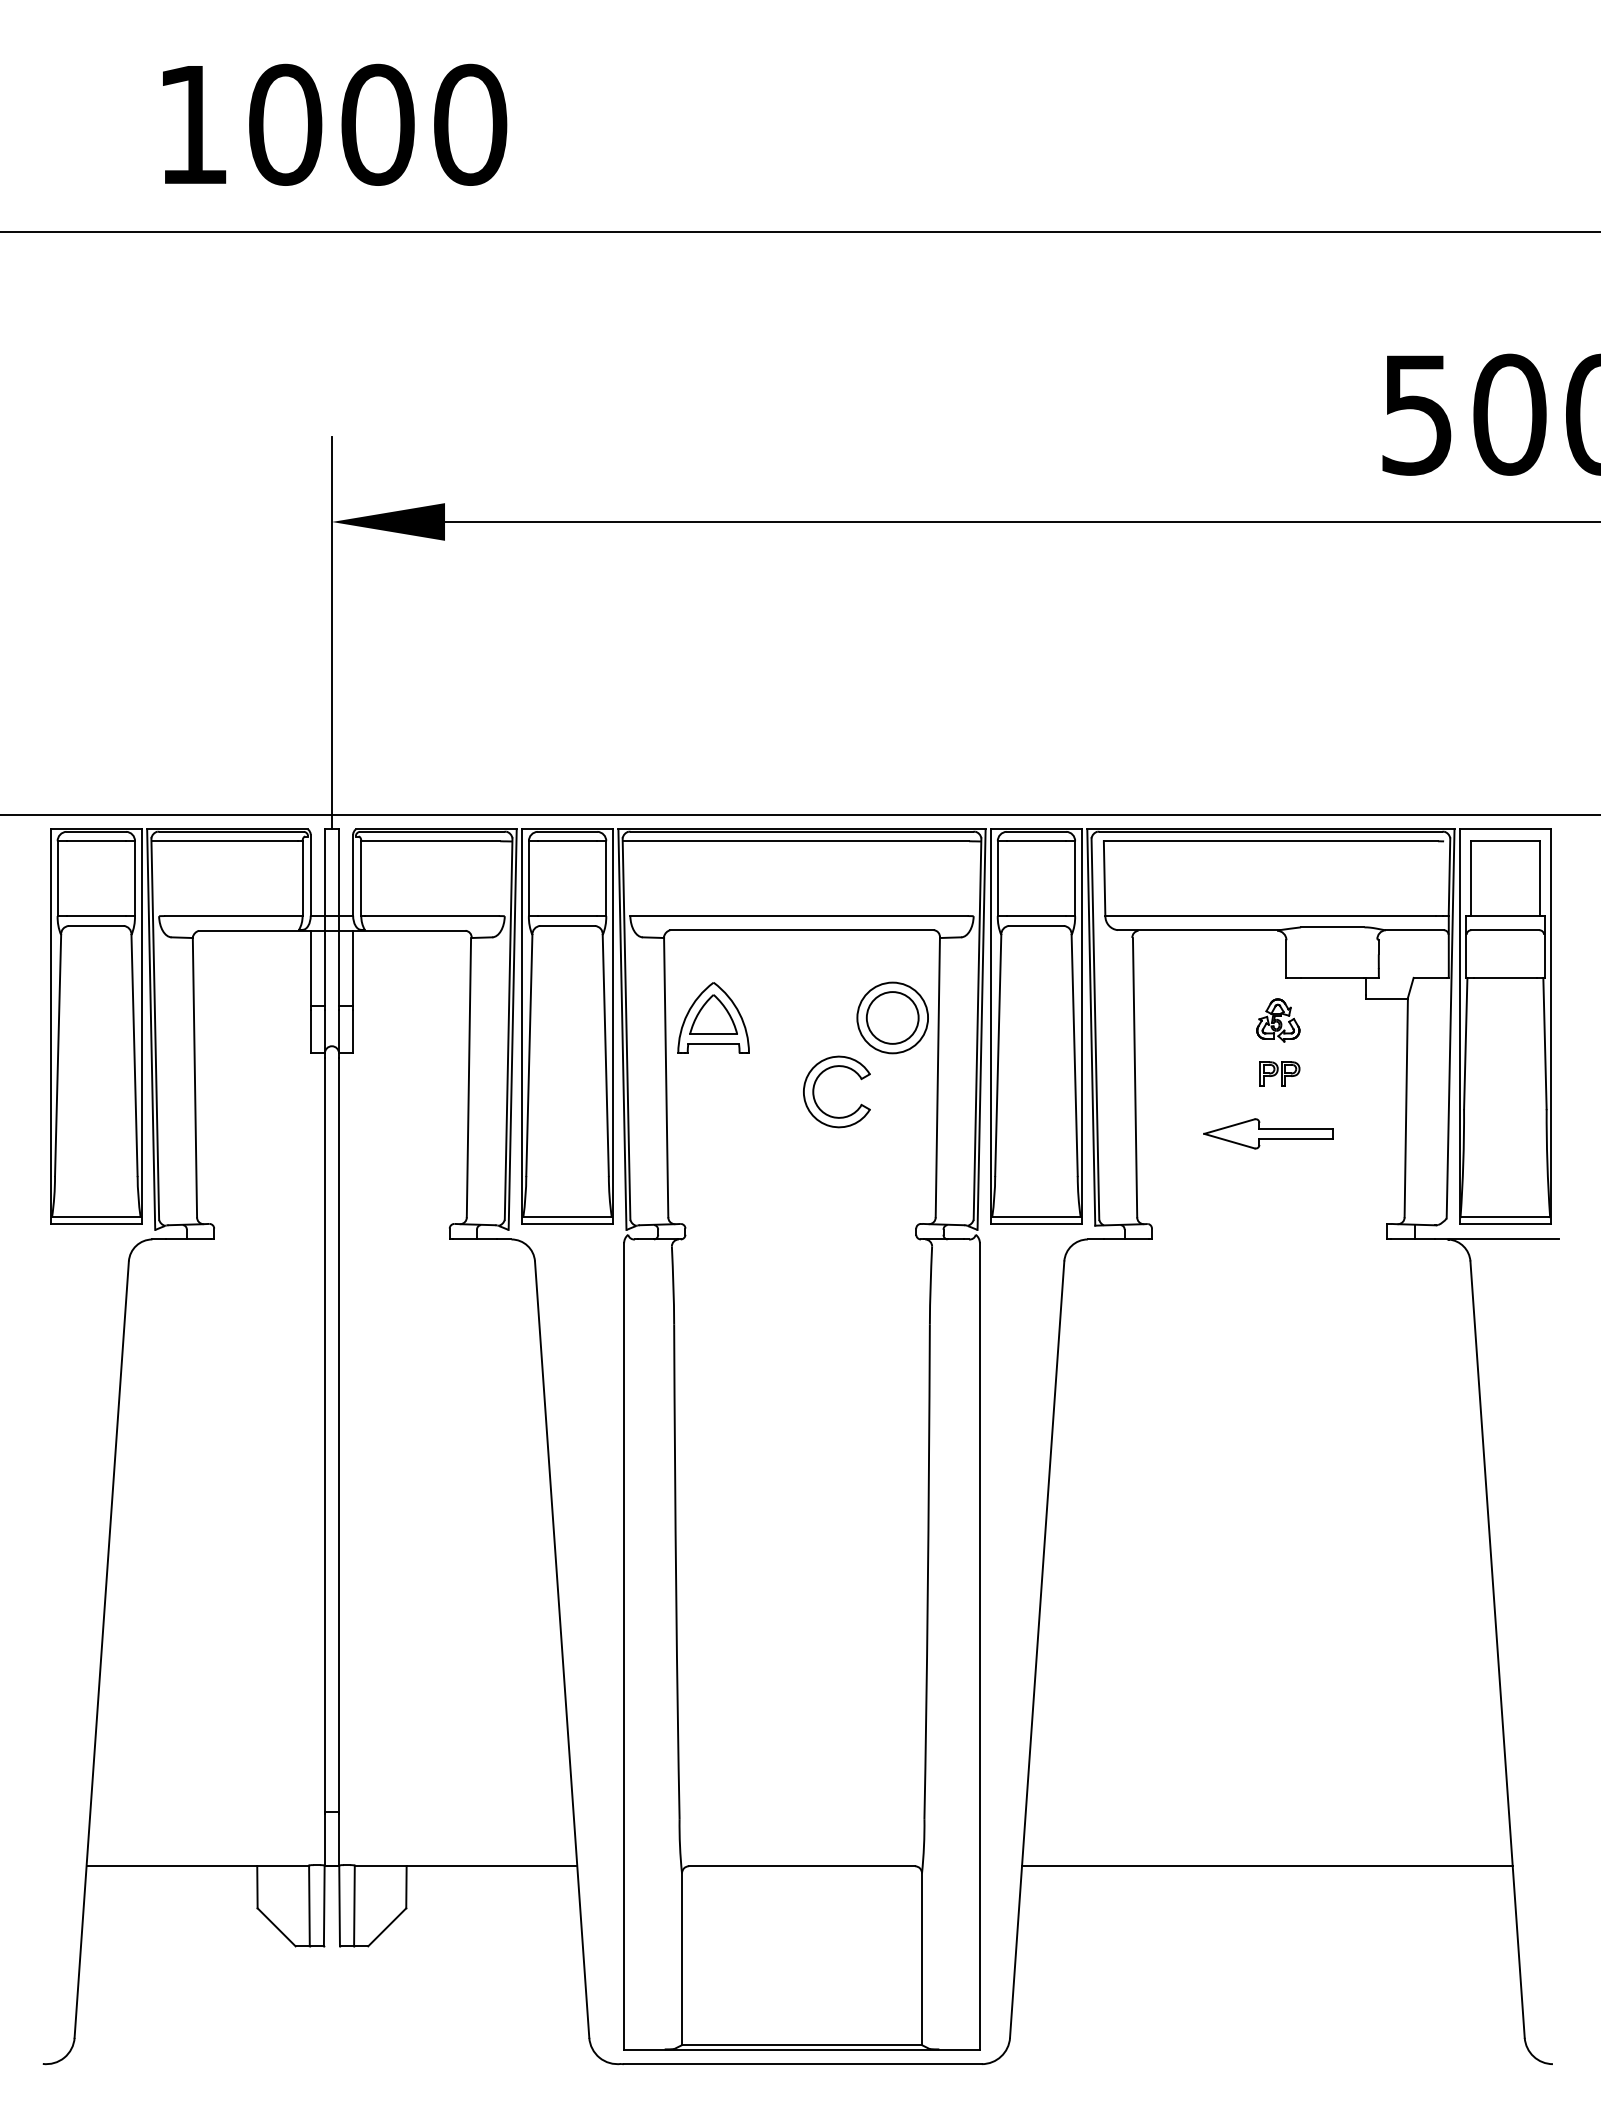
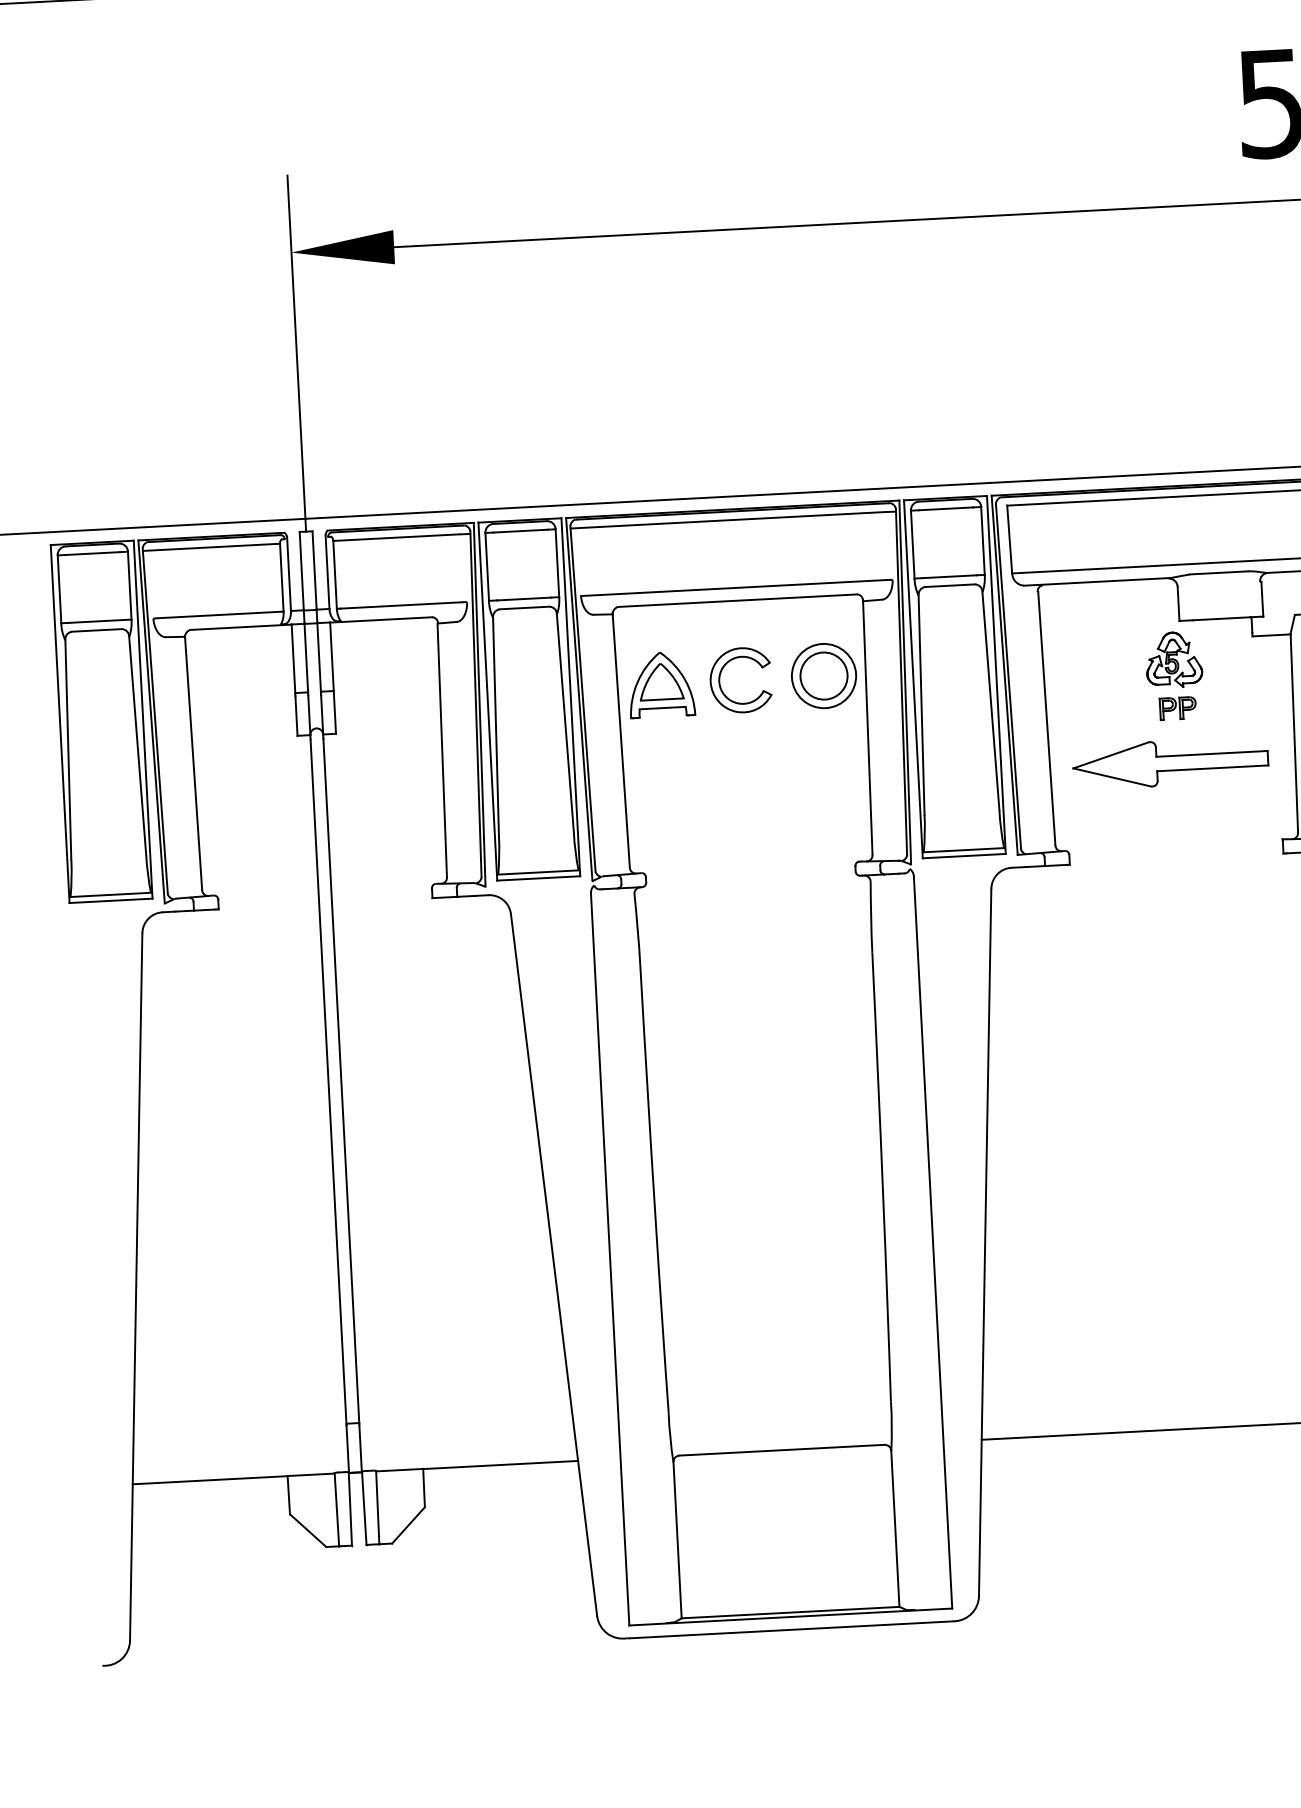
part: (1278, 1020) -> (1174, 660), size x1.43
part: (816, 1082) -> (721, 672), moved
part: (1268, 1133) -> (1170, 763), size x1.67

